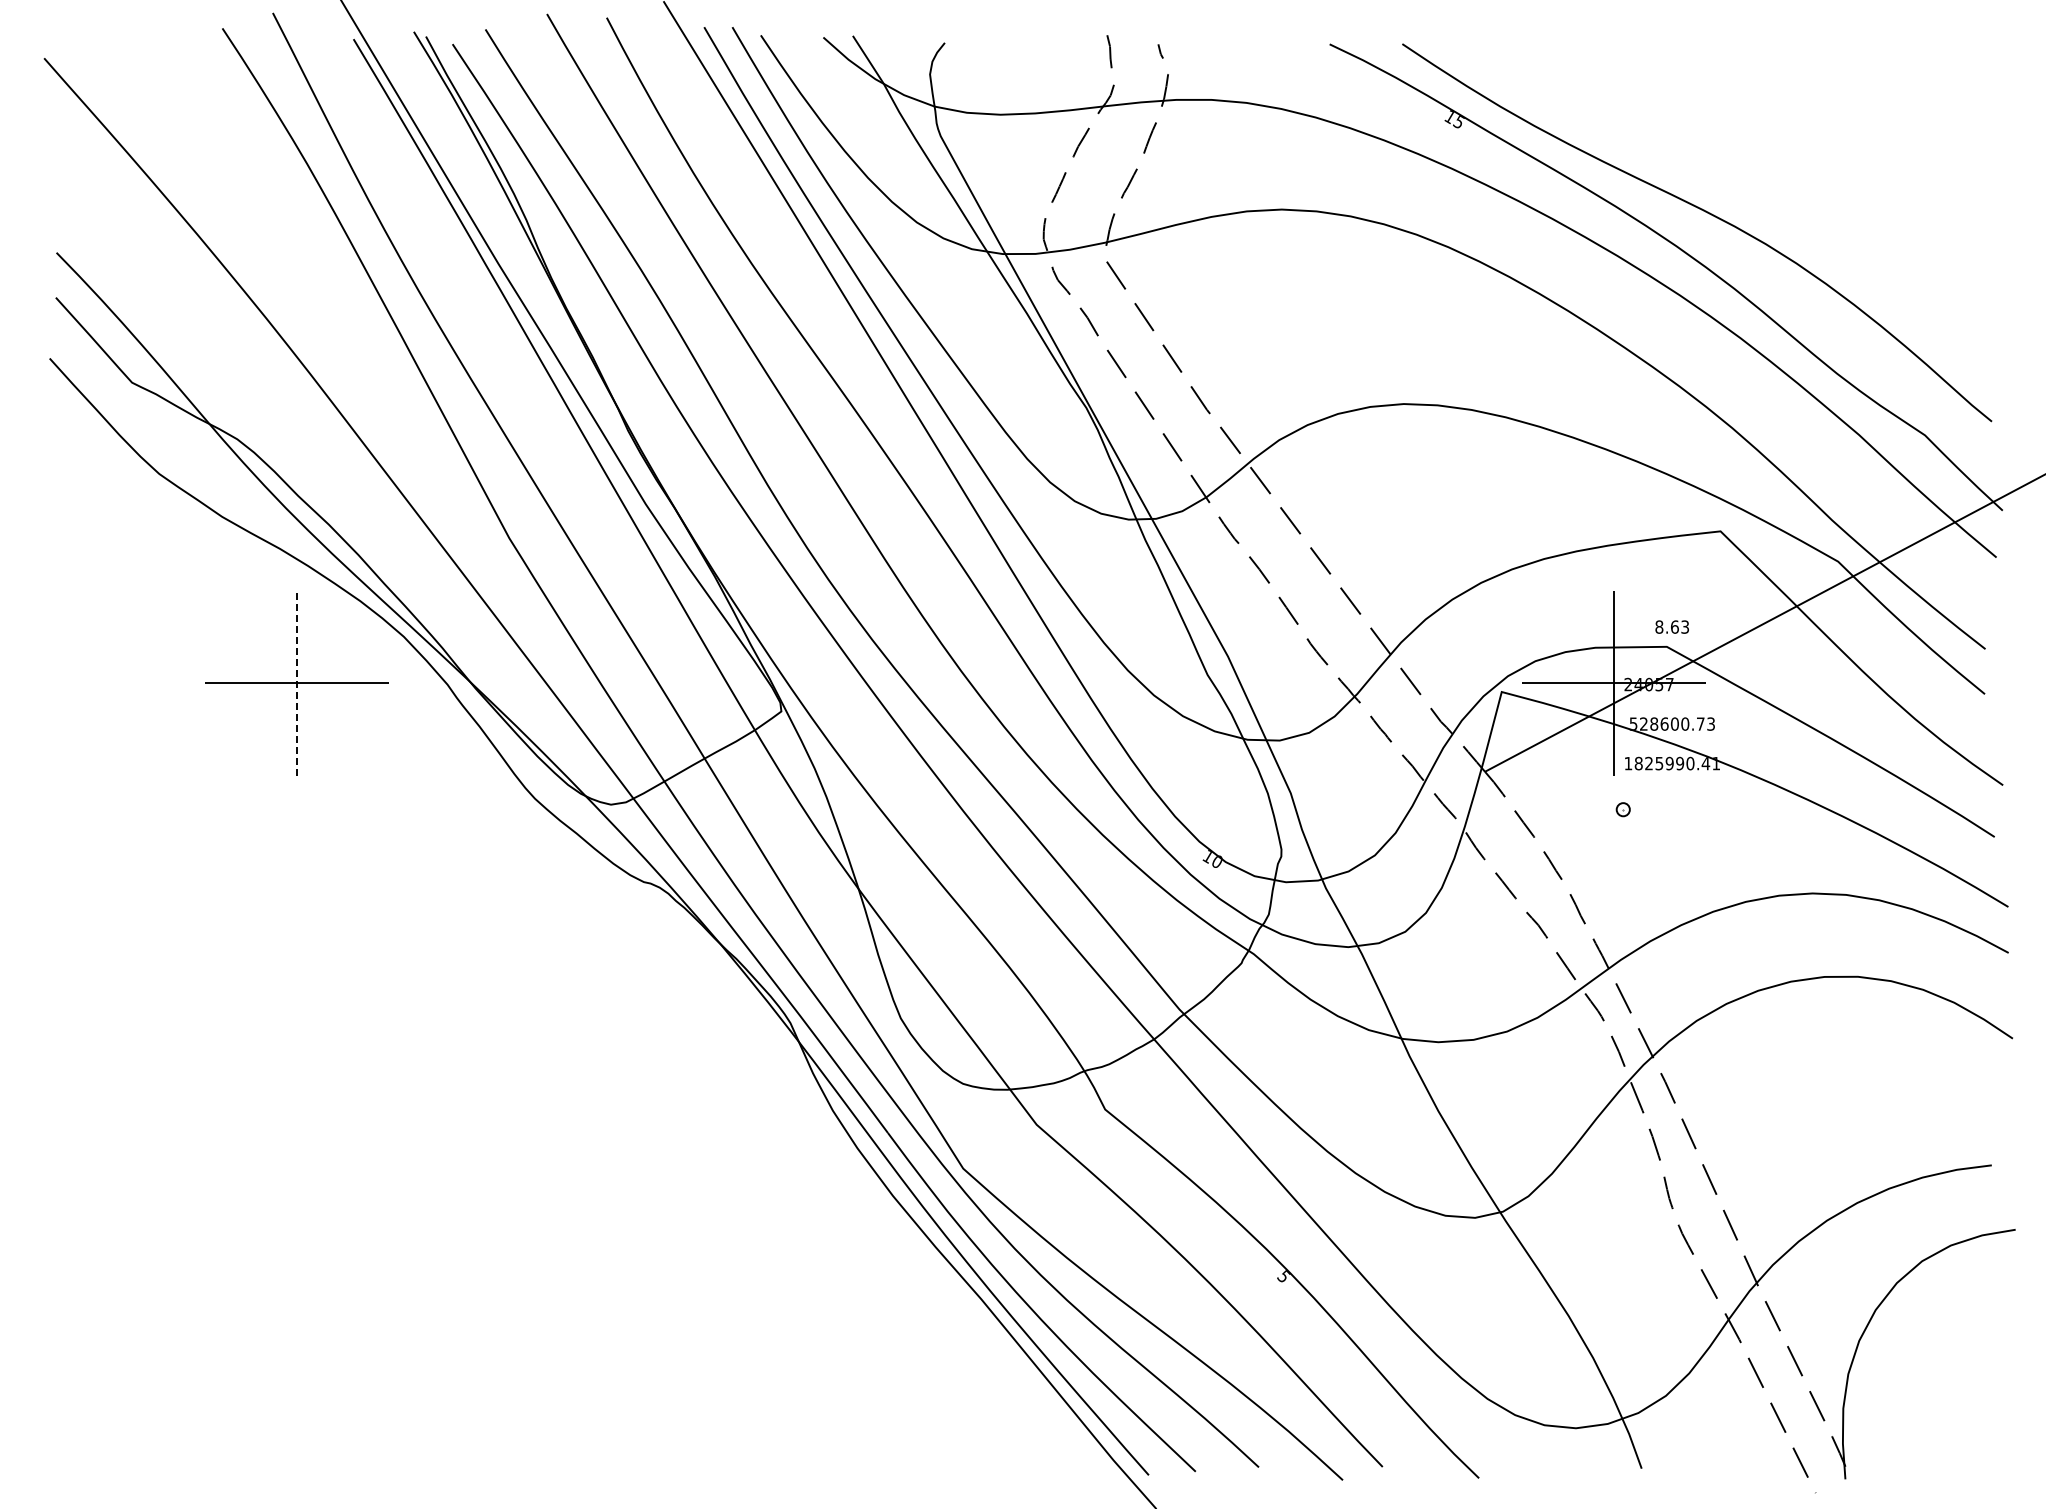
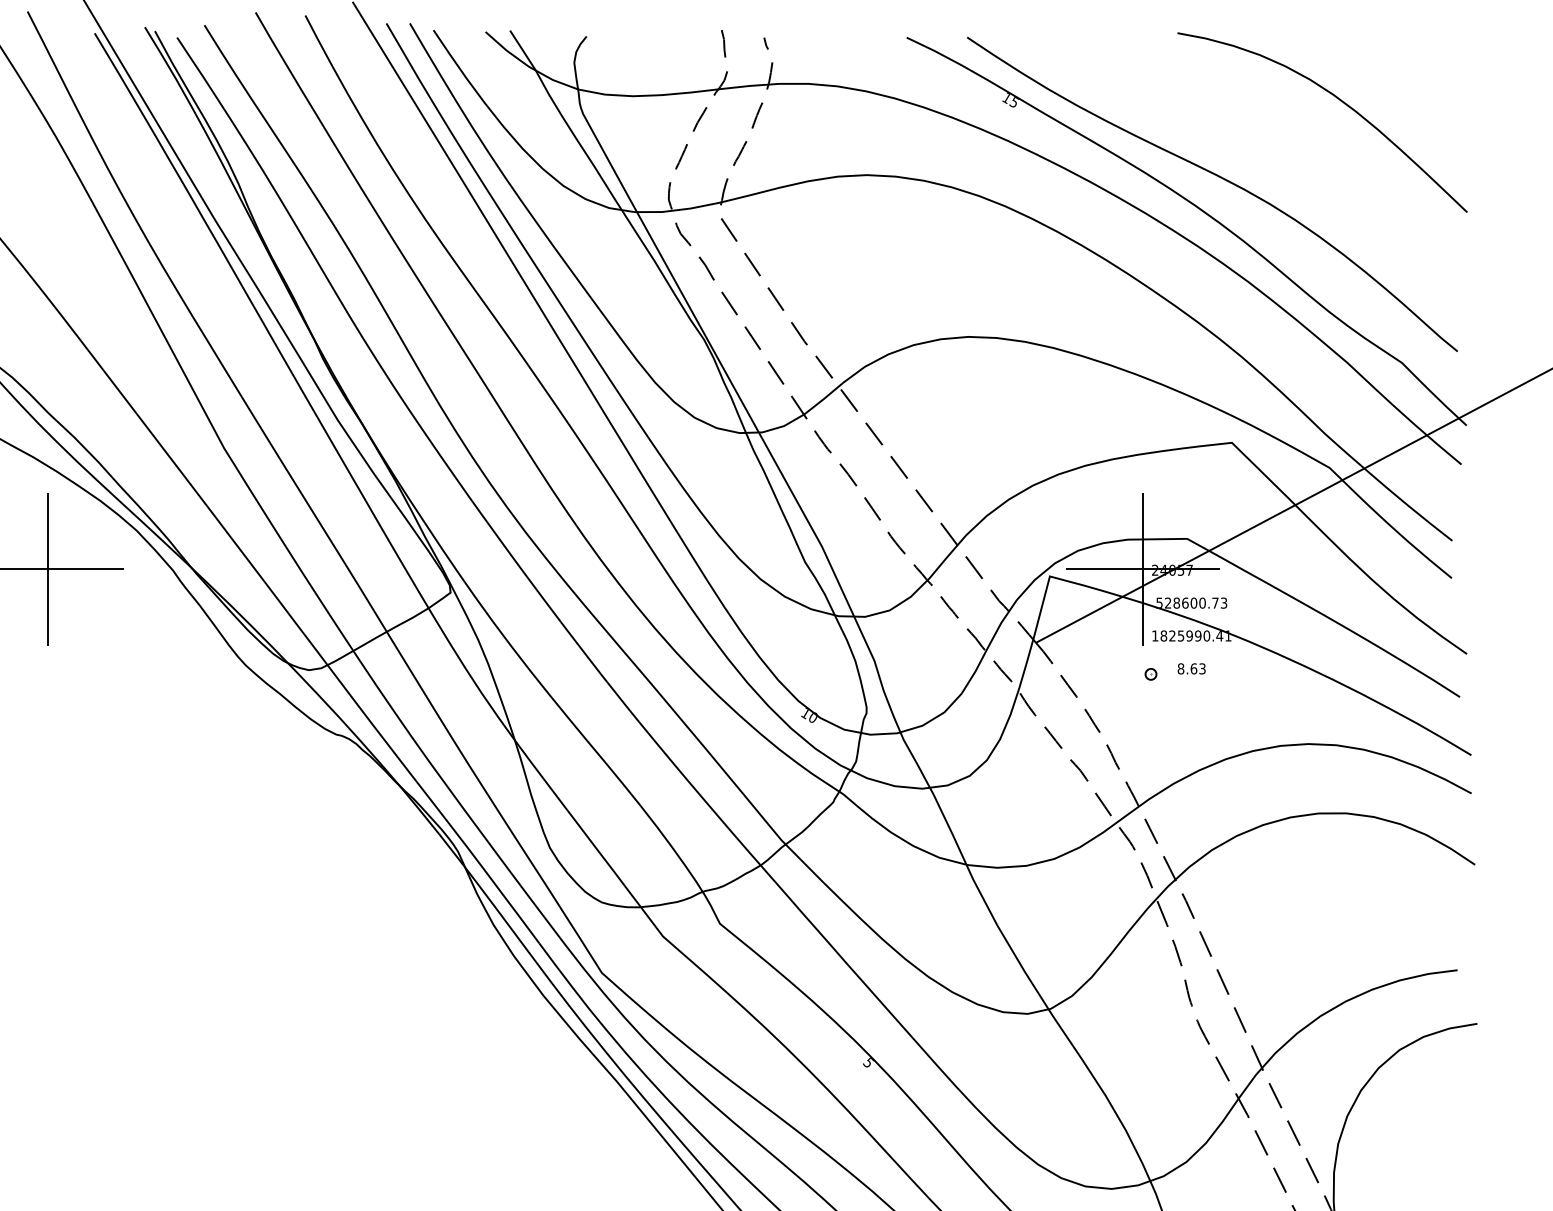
curve: (1850, 120) -> (1340, 101), added
text: (1671, 626) -> (1191, 668), moved
line: (297, 683) -> (48, 569), dashed -> solid

